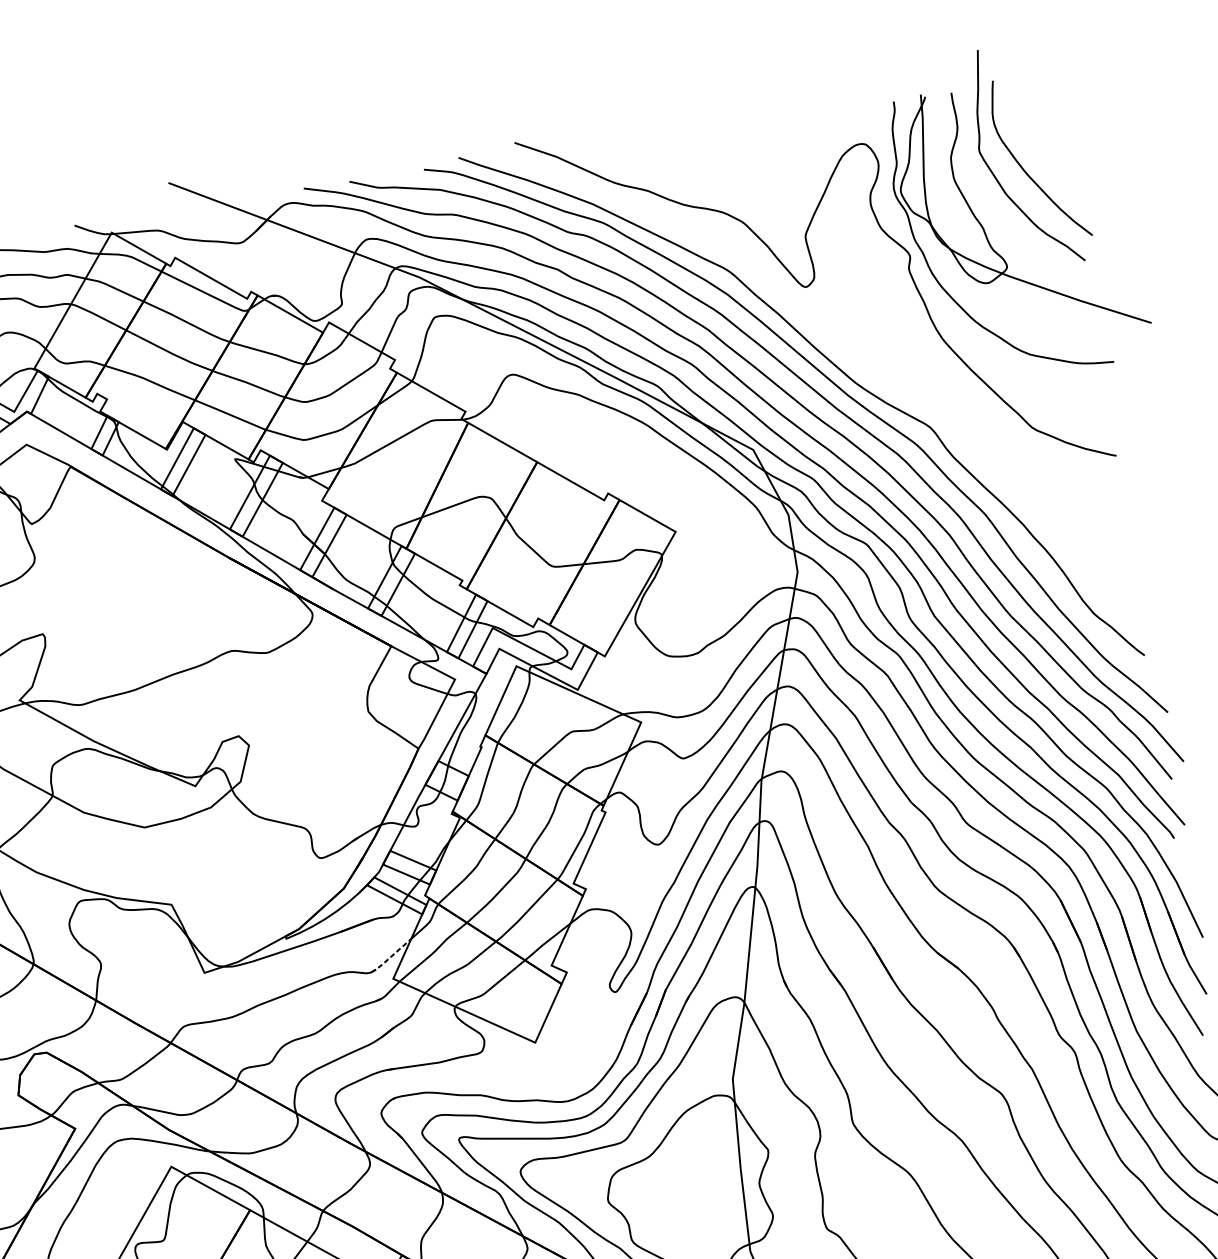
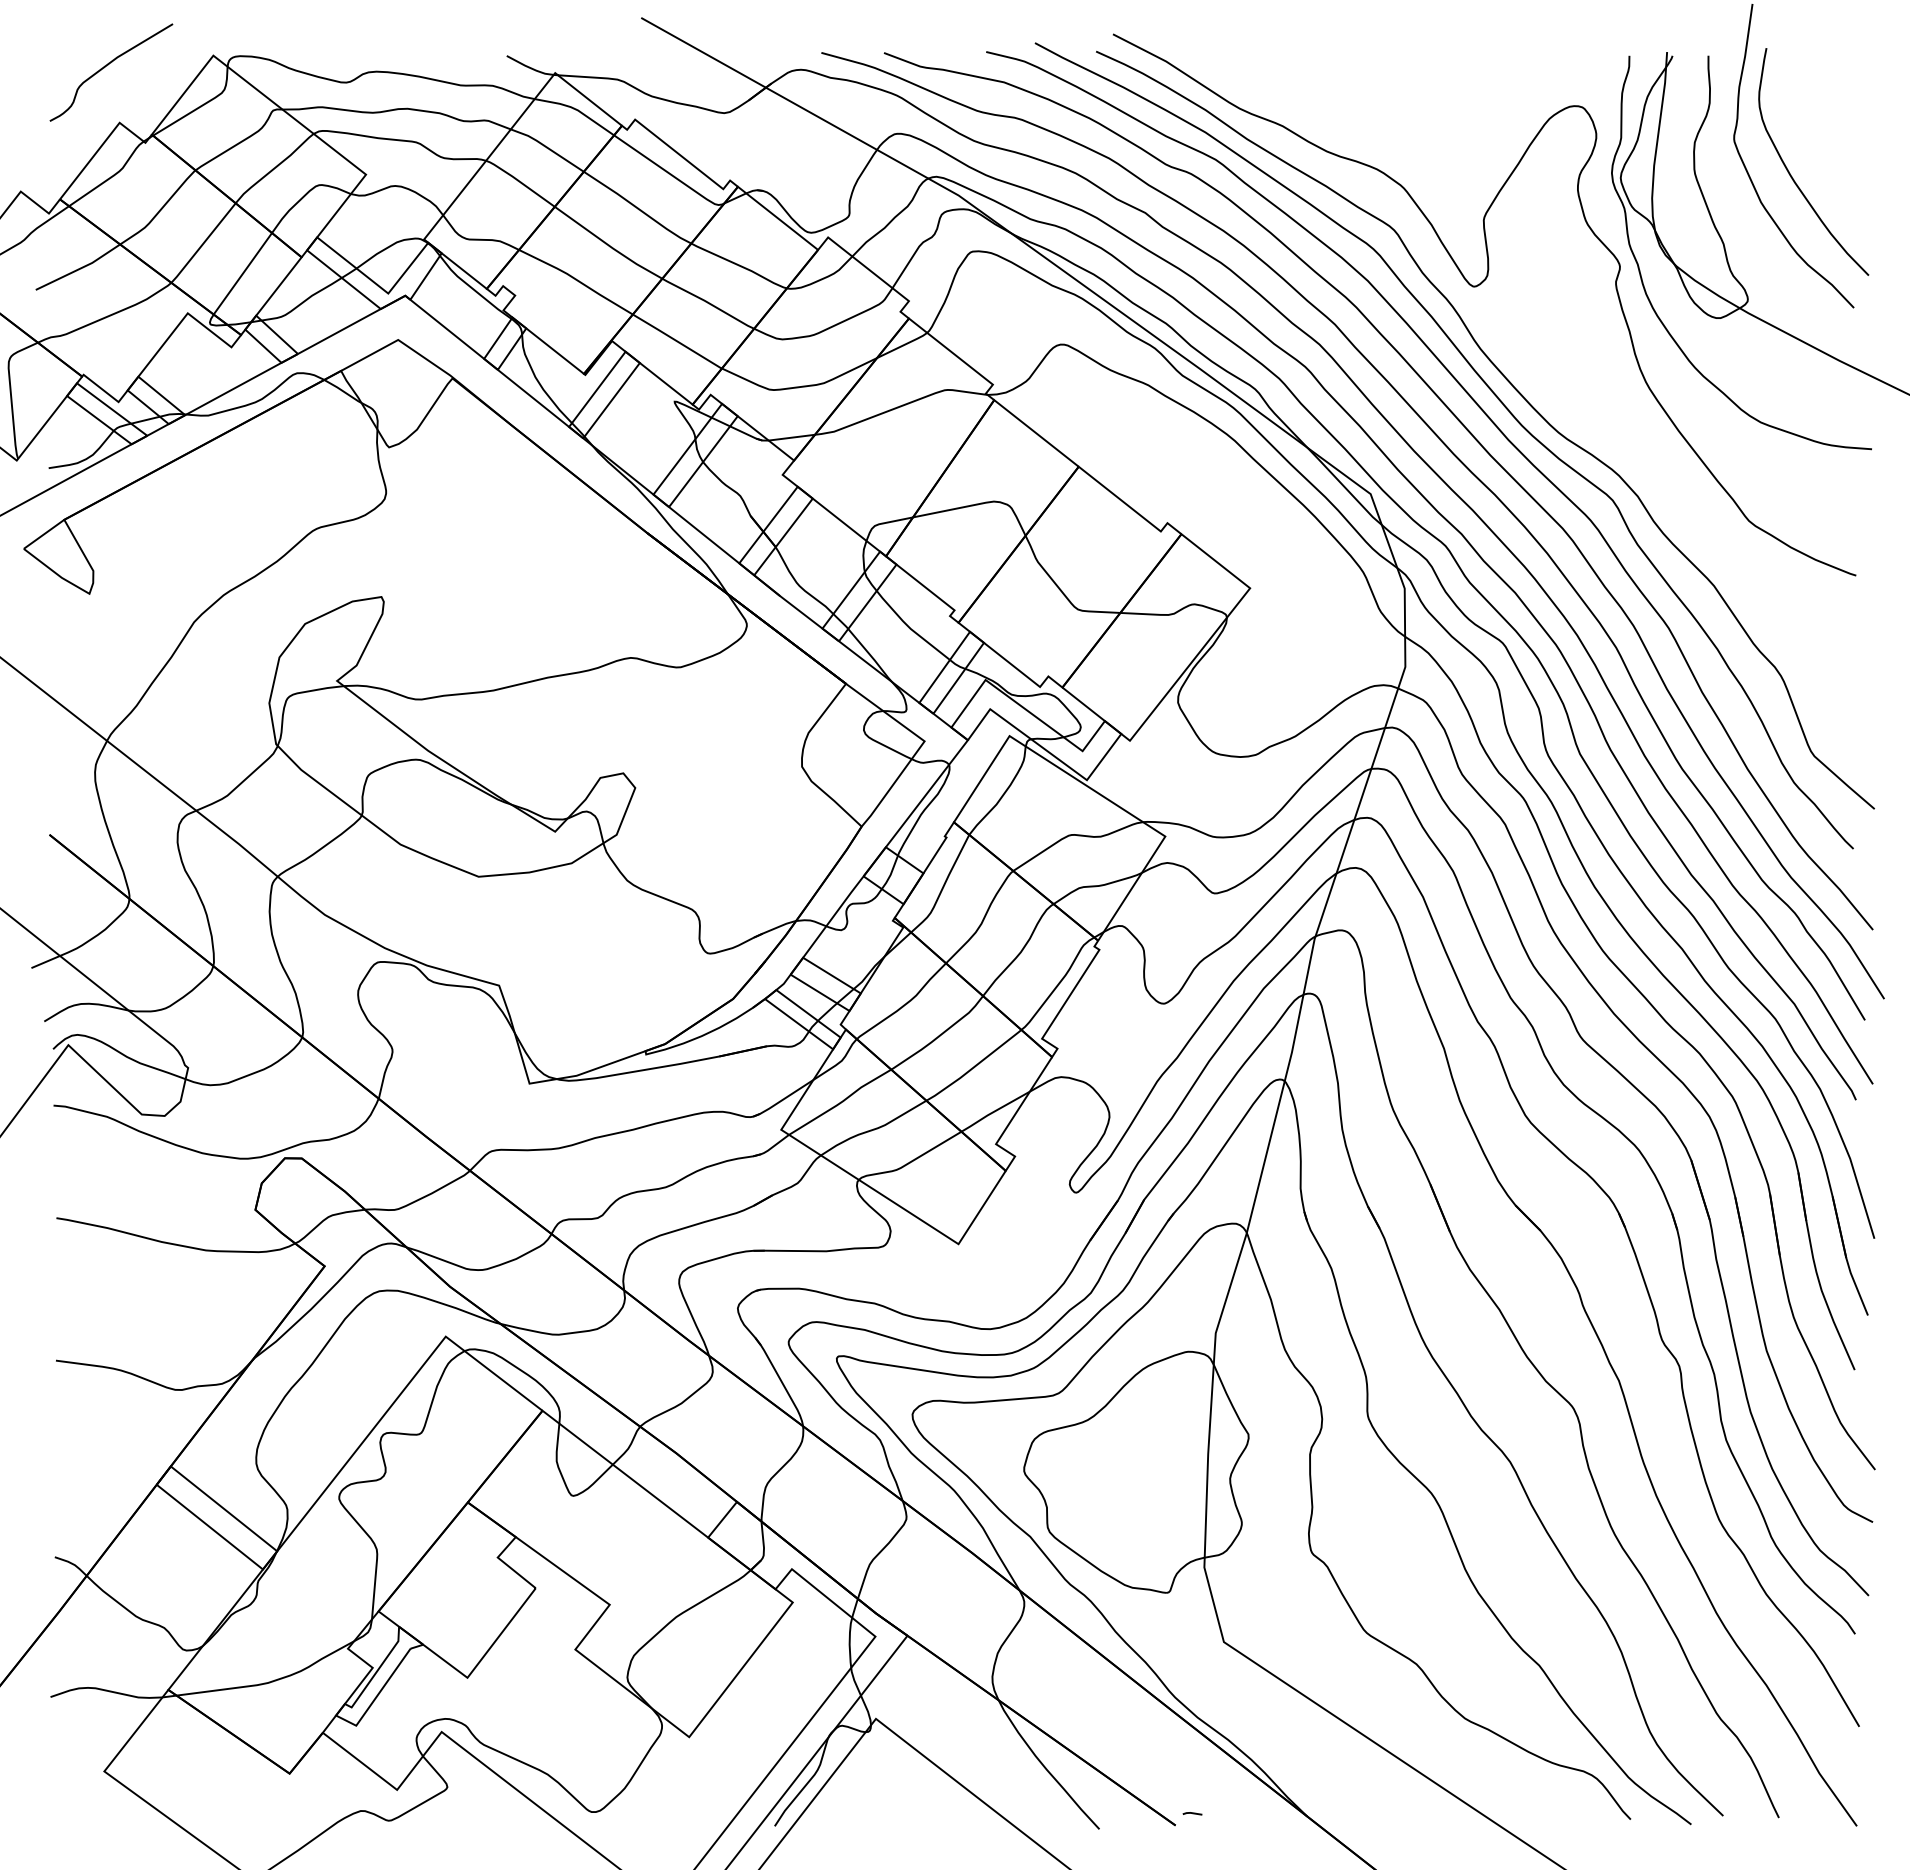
curve: (850, 360) -> (1519, 394), added
line: (390, 956) -> (782, 1099), dashed -> solid

